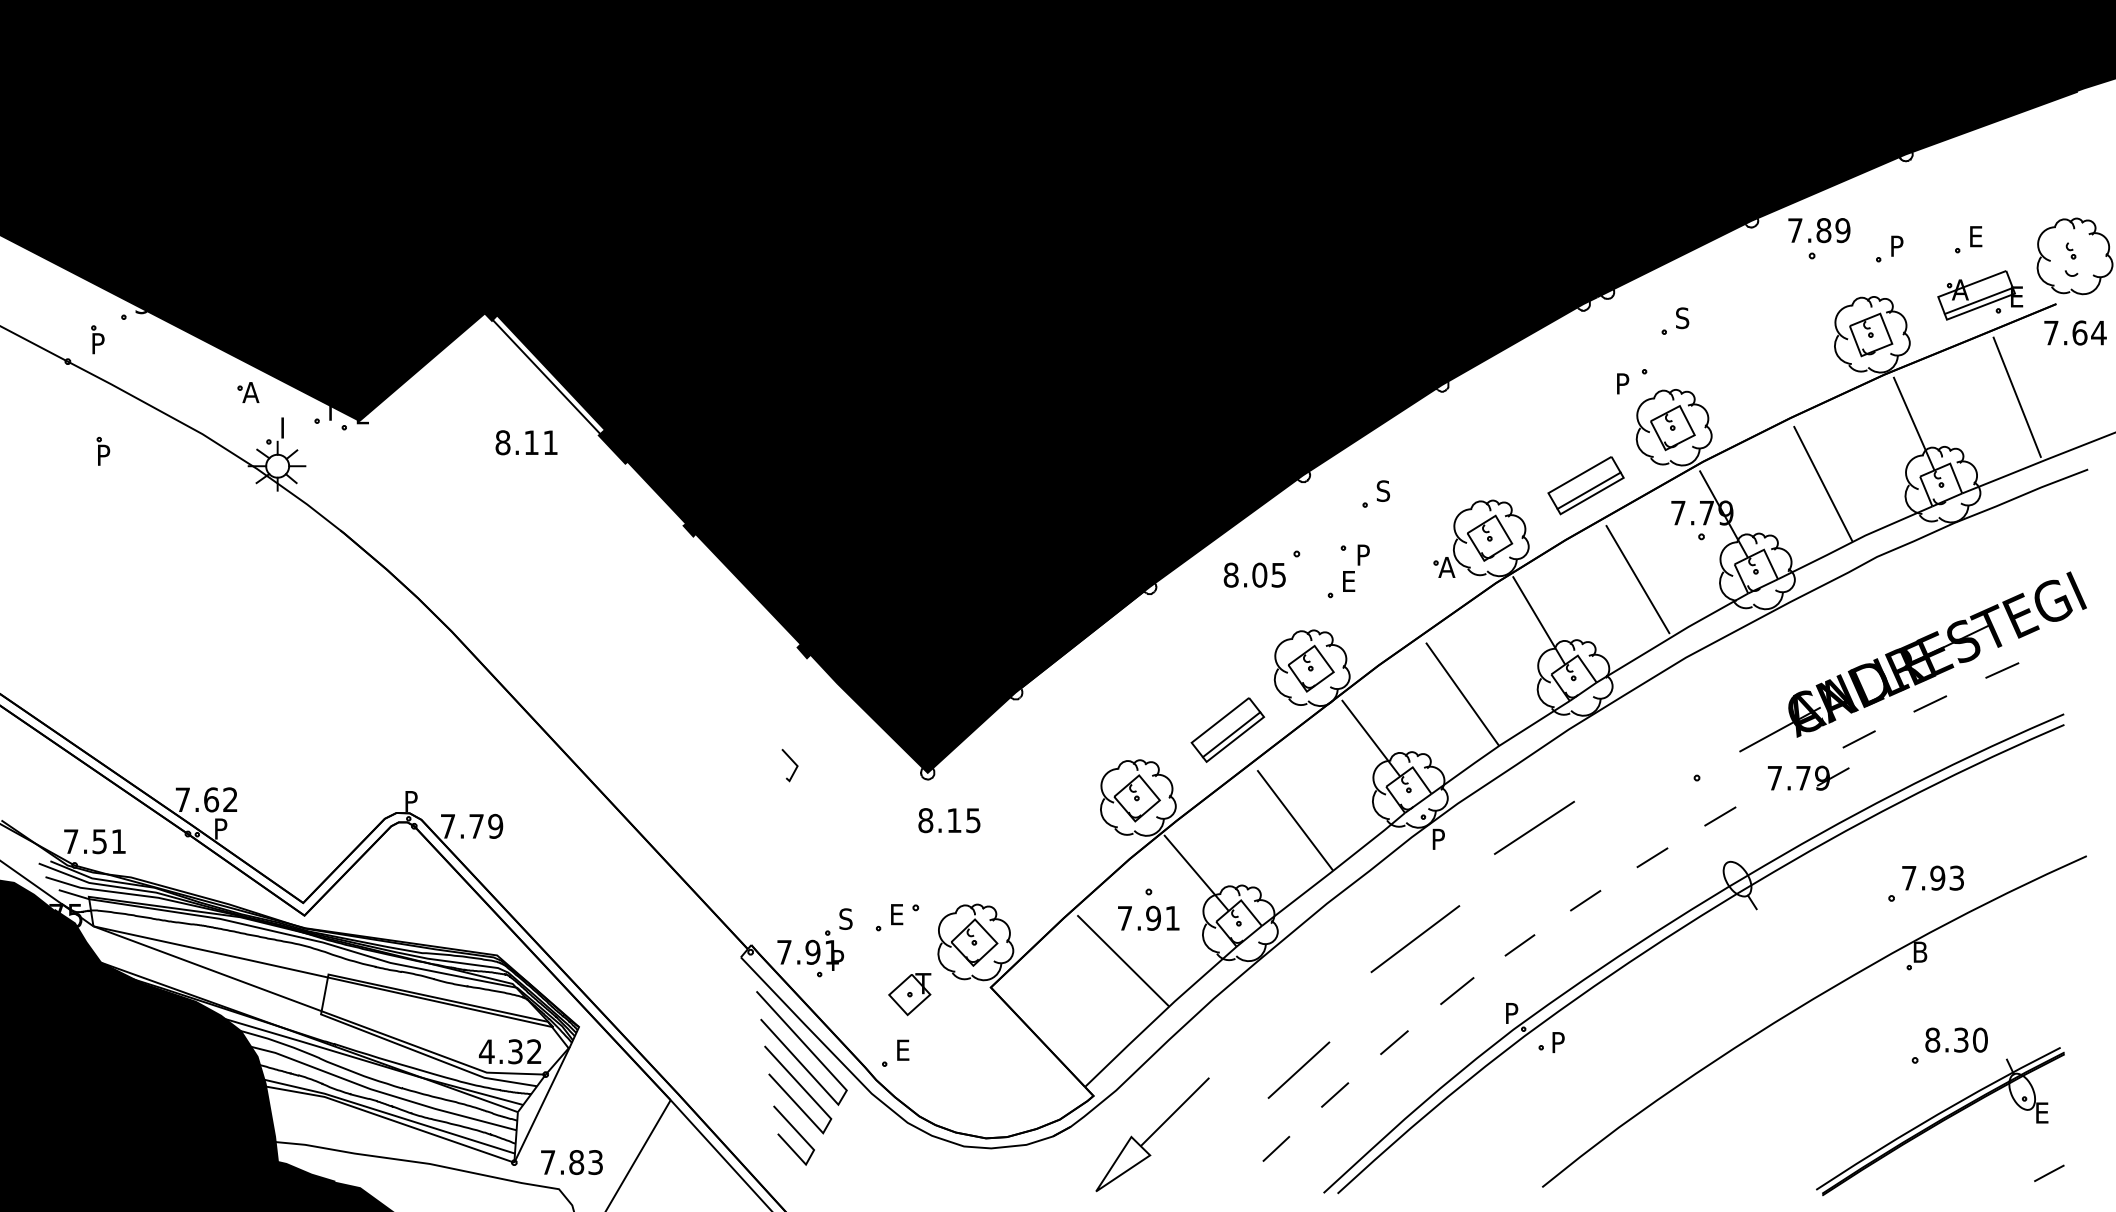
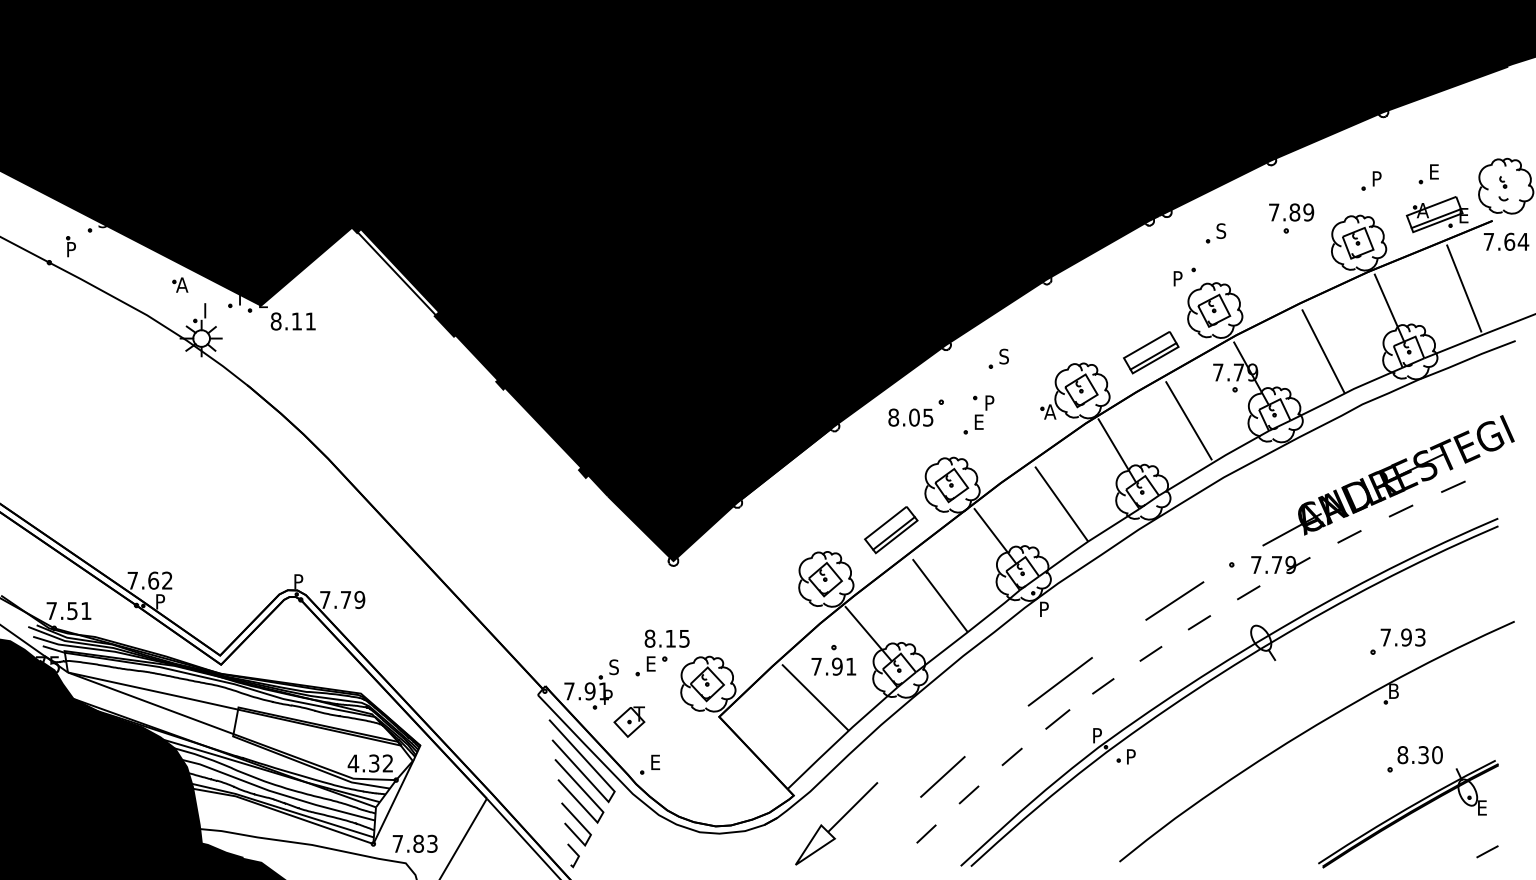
part: (1819, 238) -> (1291, 218), moved
text: (525, 442) -> (292, 321), moved
part: (102, 450) -> (74, 327), removed
line: (792, 762) -> (575, 853), moved
part: (1808, 778) -> (1280, 565), moved
text: (948, 820) -> (666, 638), moved
line: (1534, 827) -> (1174, 600), moved
line: (1414, 938) -> (1059, 681), moved
part: (909, 993) -> (629, 721), moved

